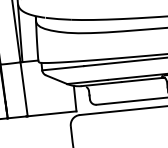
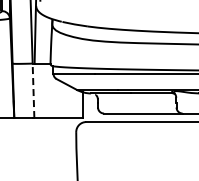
line: (24, 89) -> (33, 90), solid -> dashed

